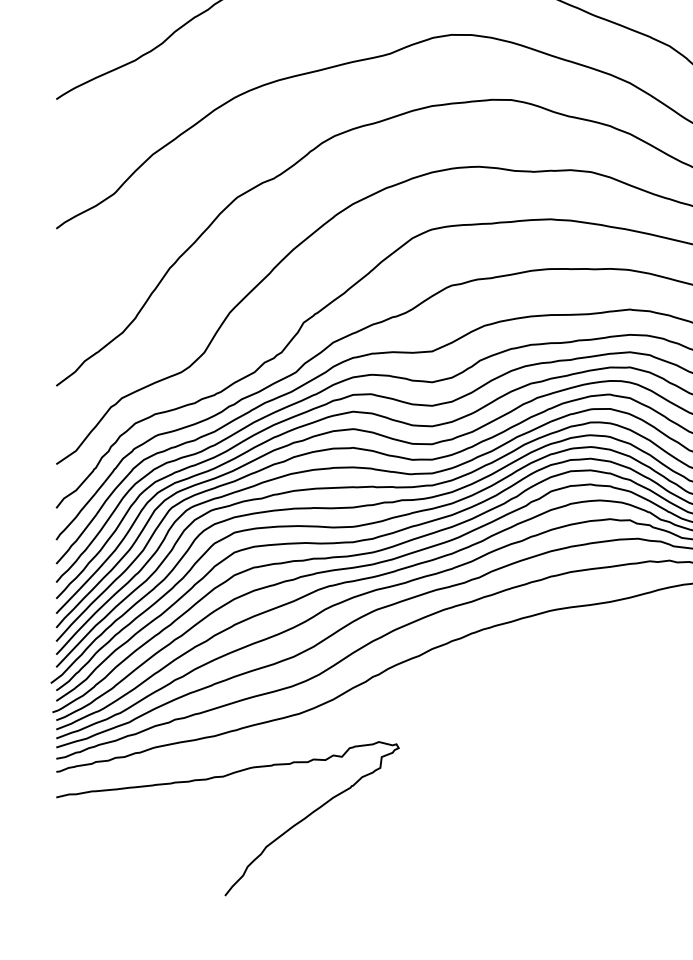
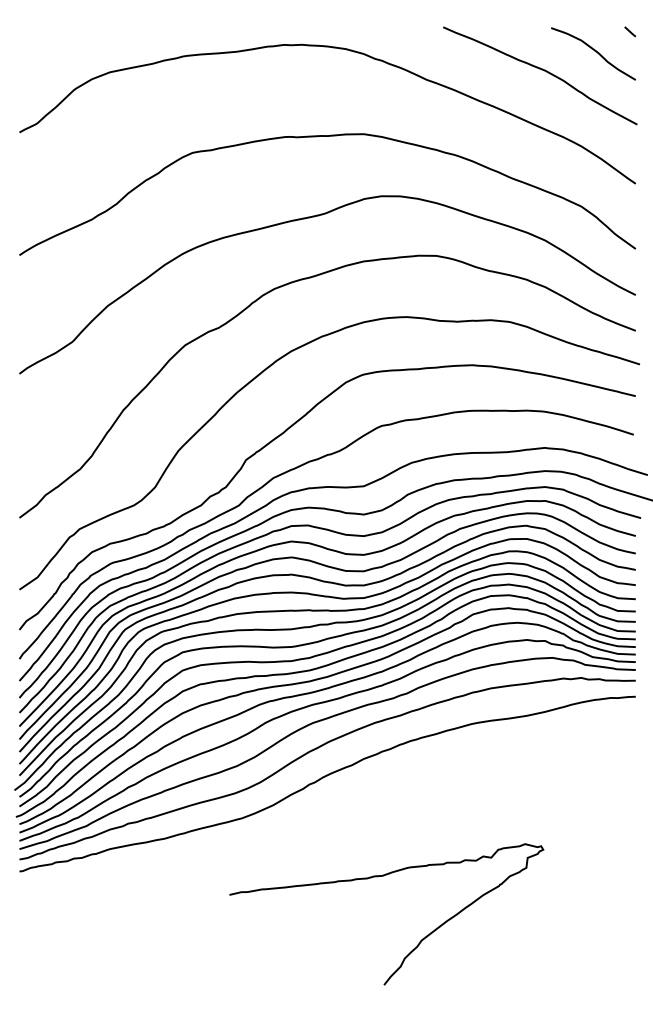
curve: (225, 777) -> (384, 876), moved

